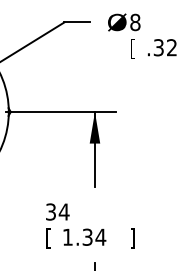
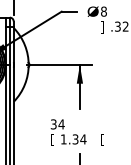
text: (132, 49) -> (102, 27), [ -> ]
text: (132, 237) -> (102, 139), ] -> [

